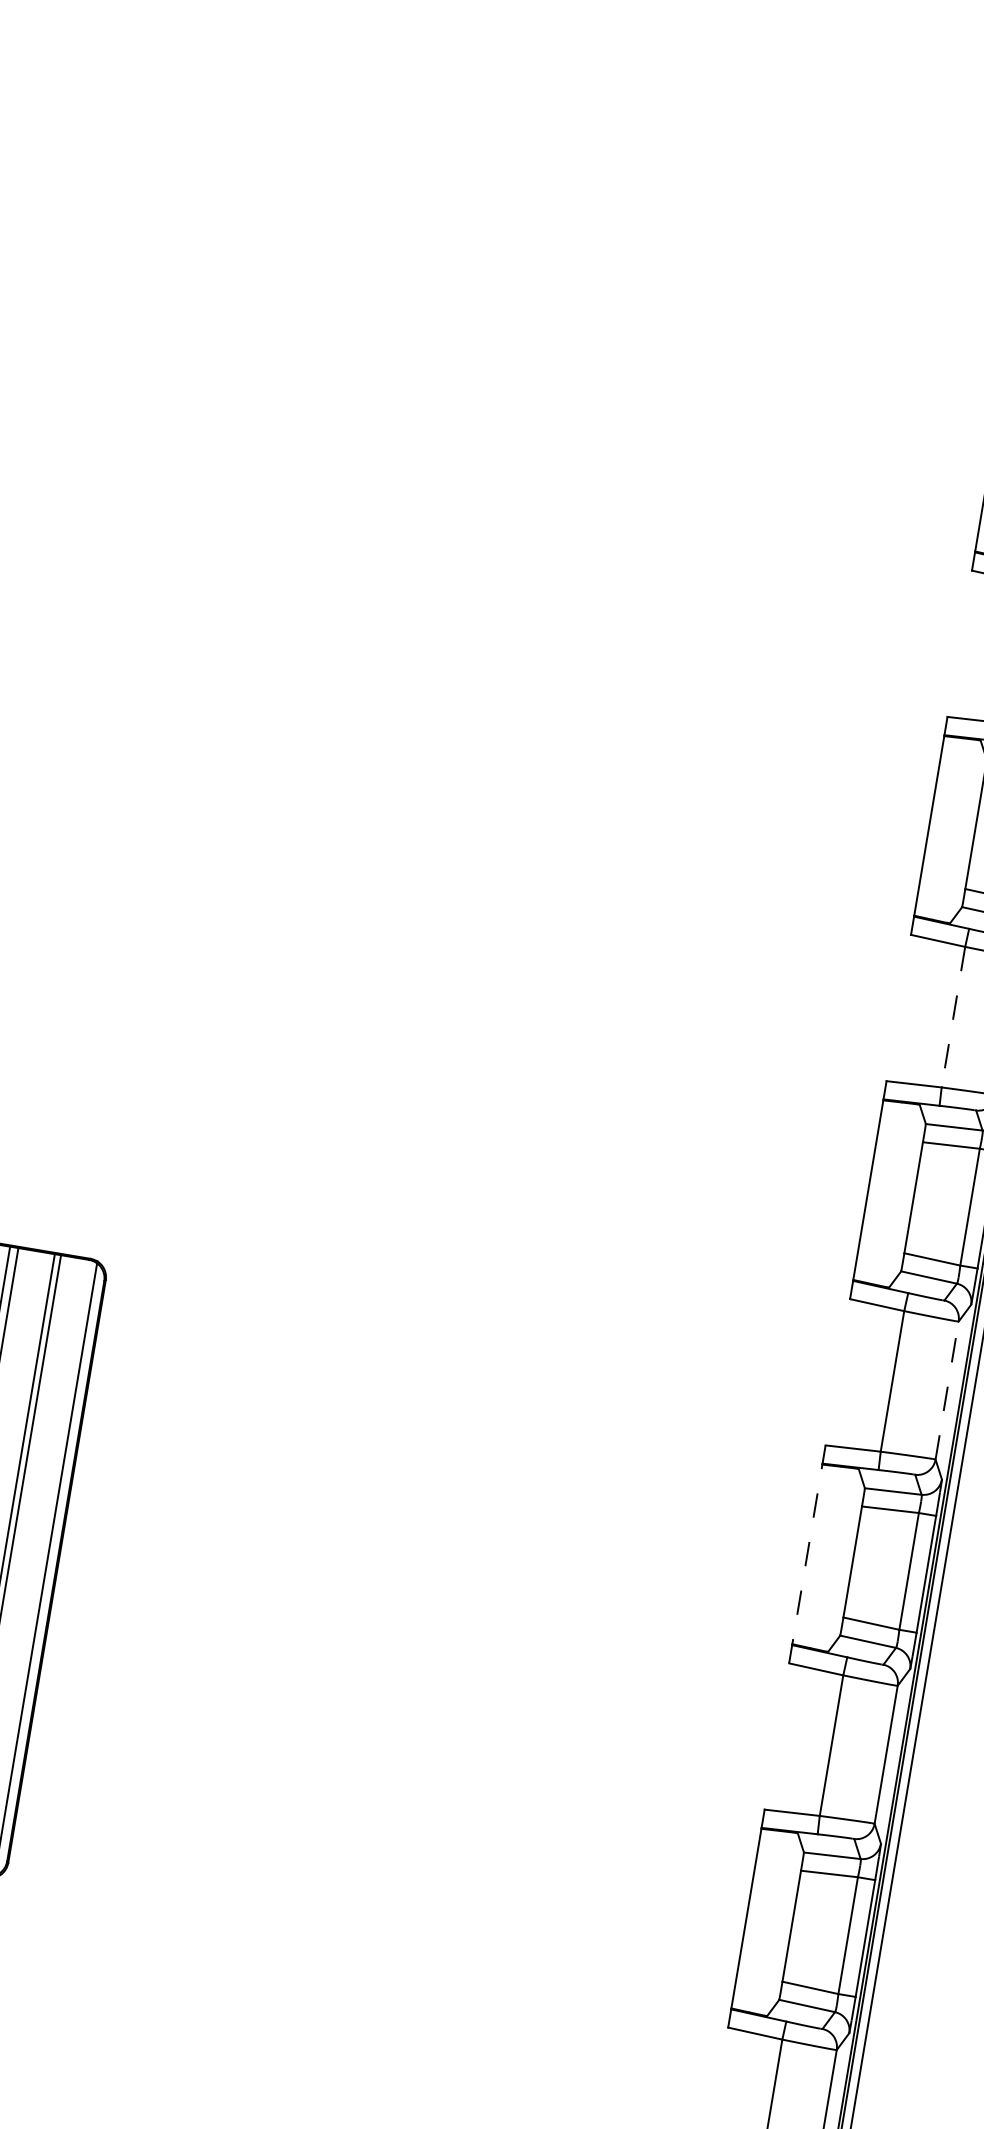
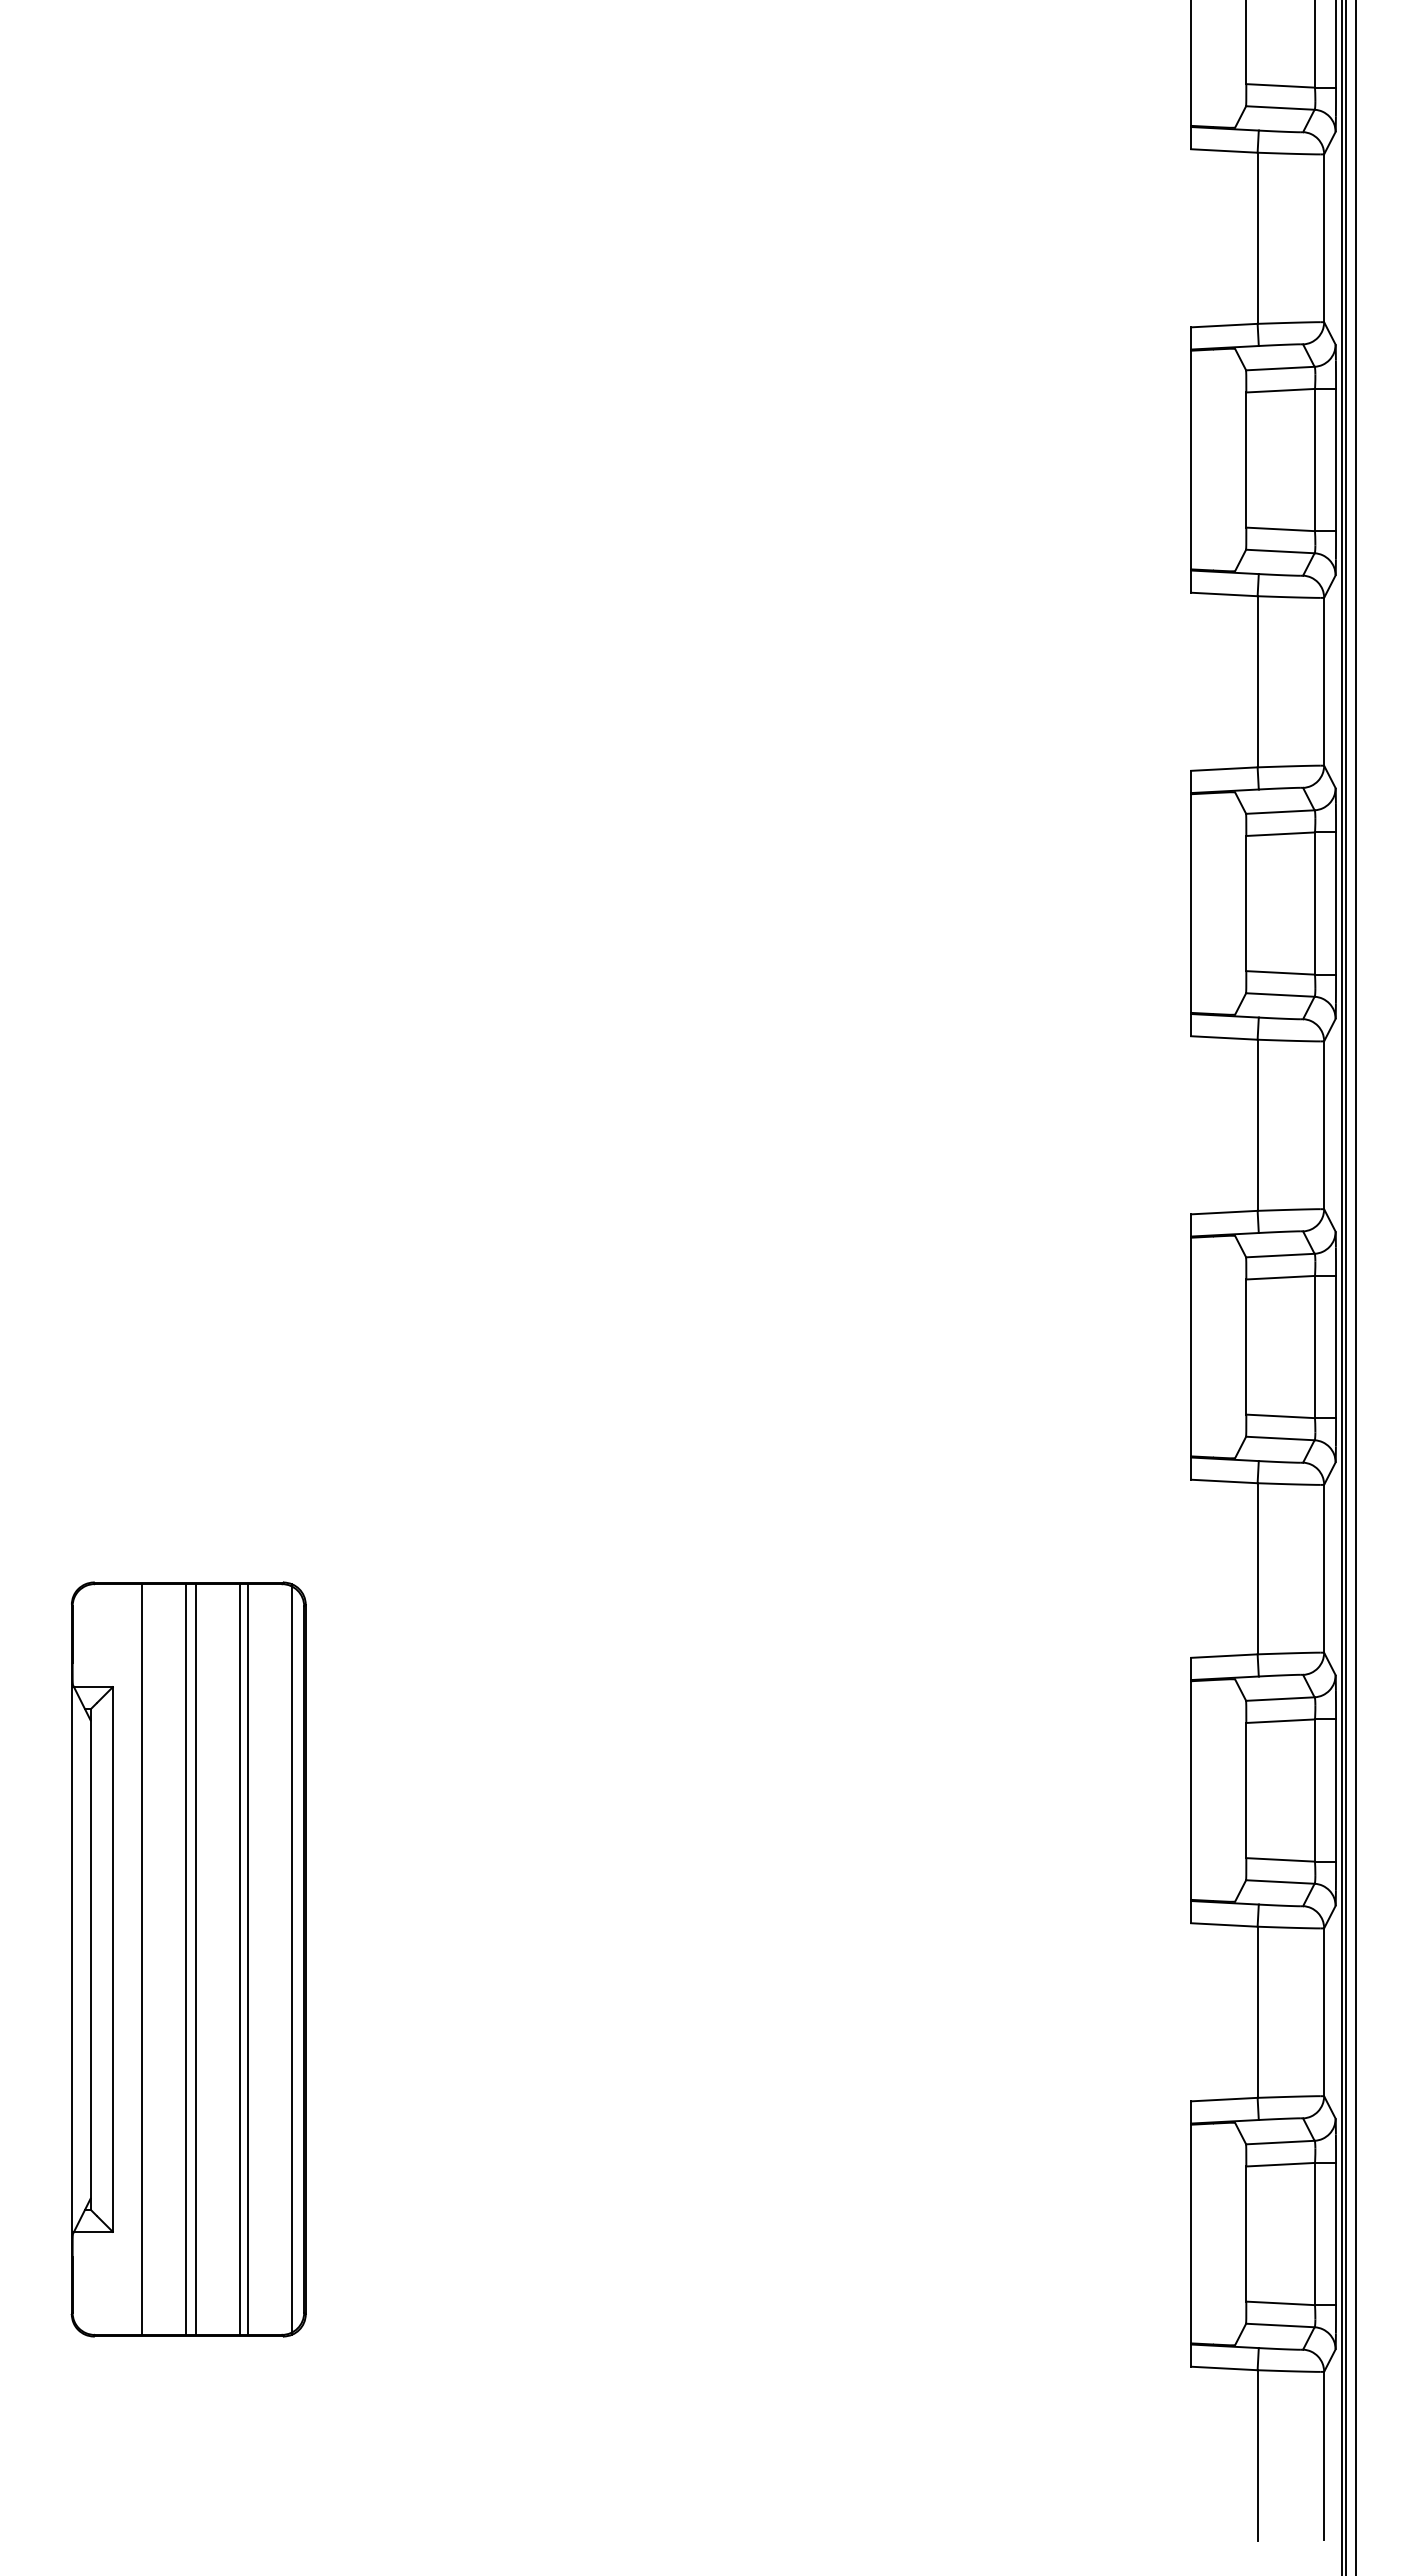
line: (953, 1017) -> (1257, 1125), dashed -> solid
line: (947, 1390) -> (1324, 1568), dashed -> solid
line: (807, 1554) -> (1191, 1790), dashed -> solid

